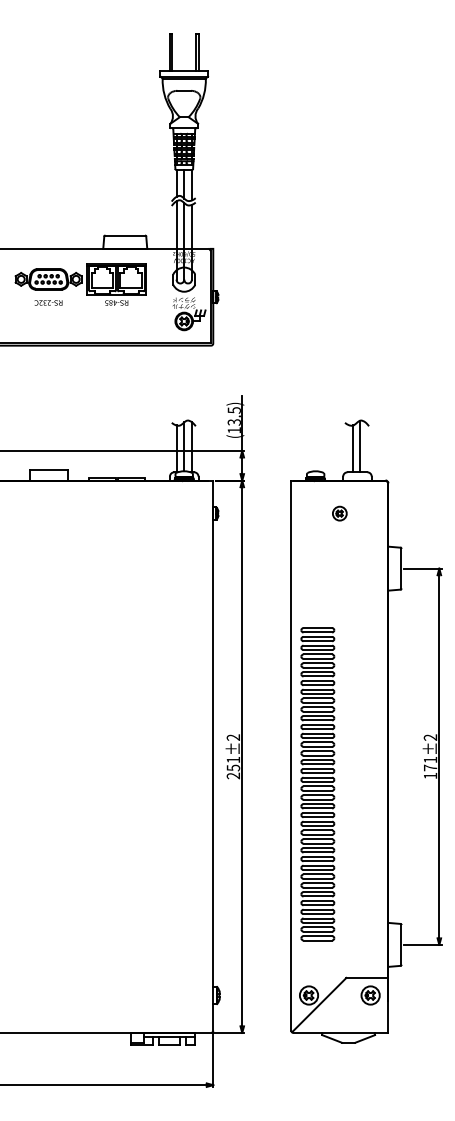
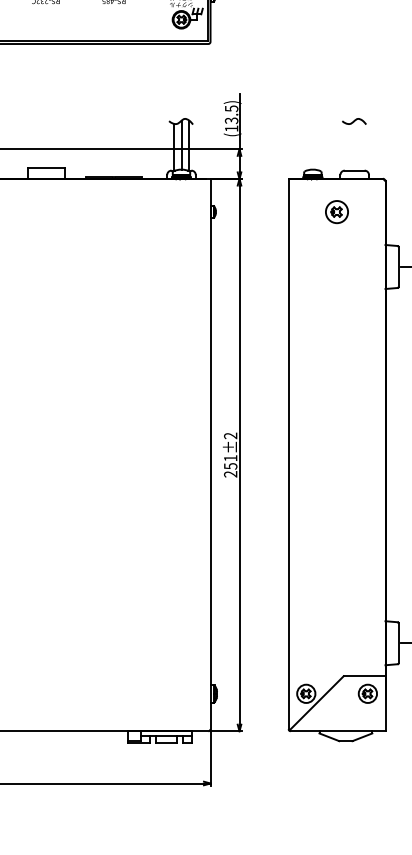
line: (360, 447) -> (357, 145), removed
line: (352, 448) -> (349, 146), removed
part: (339, 513) -> (336, 211), size x1.6
part: (317, 784) -> (314, 482), removed

